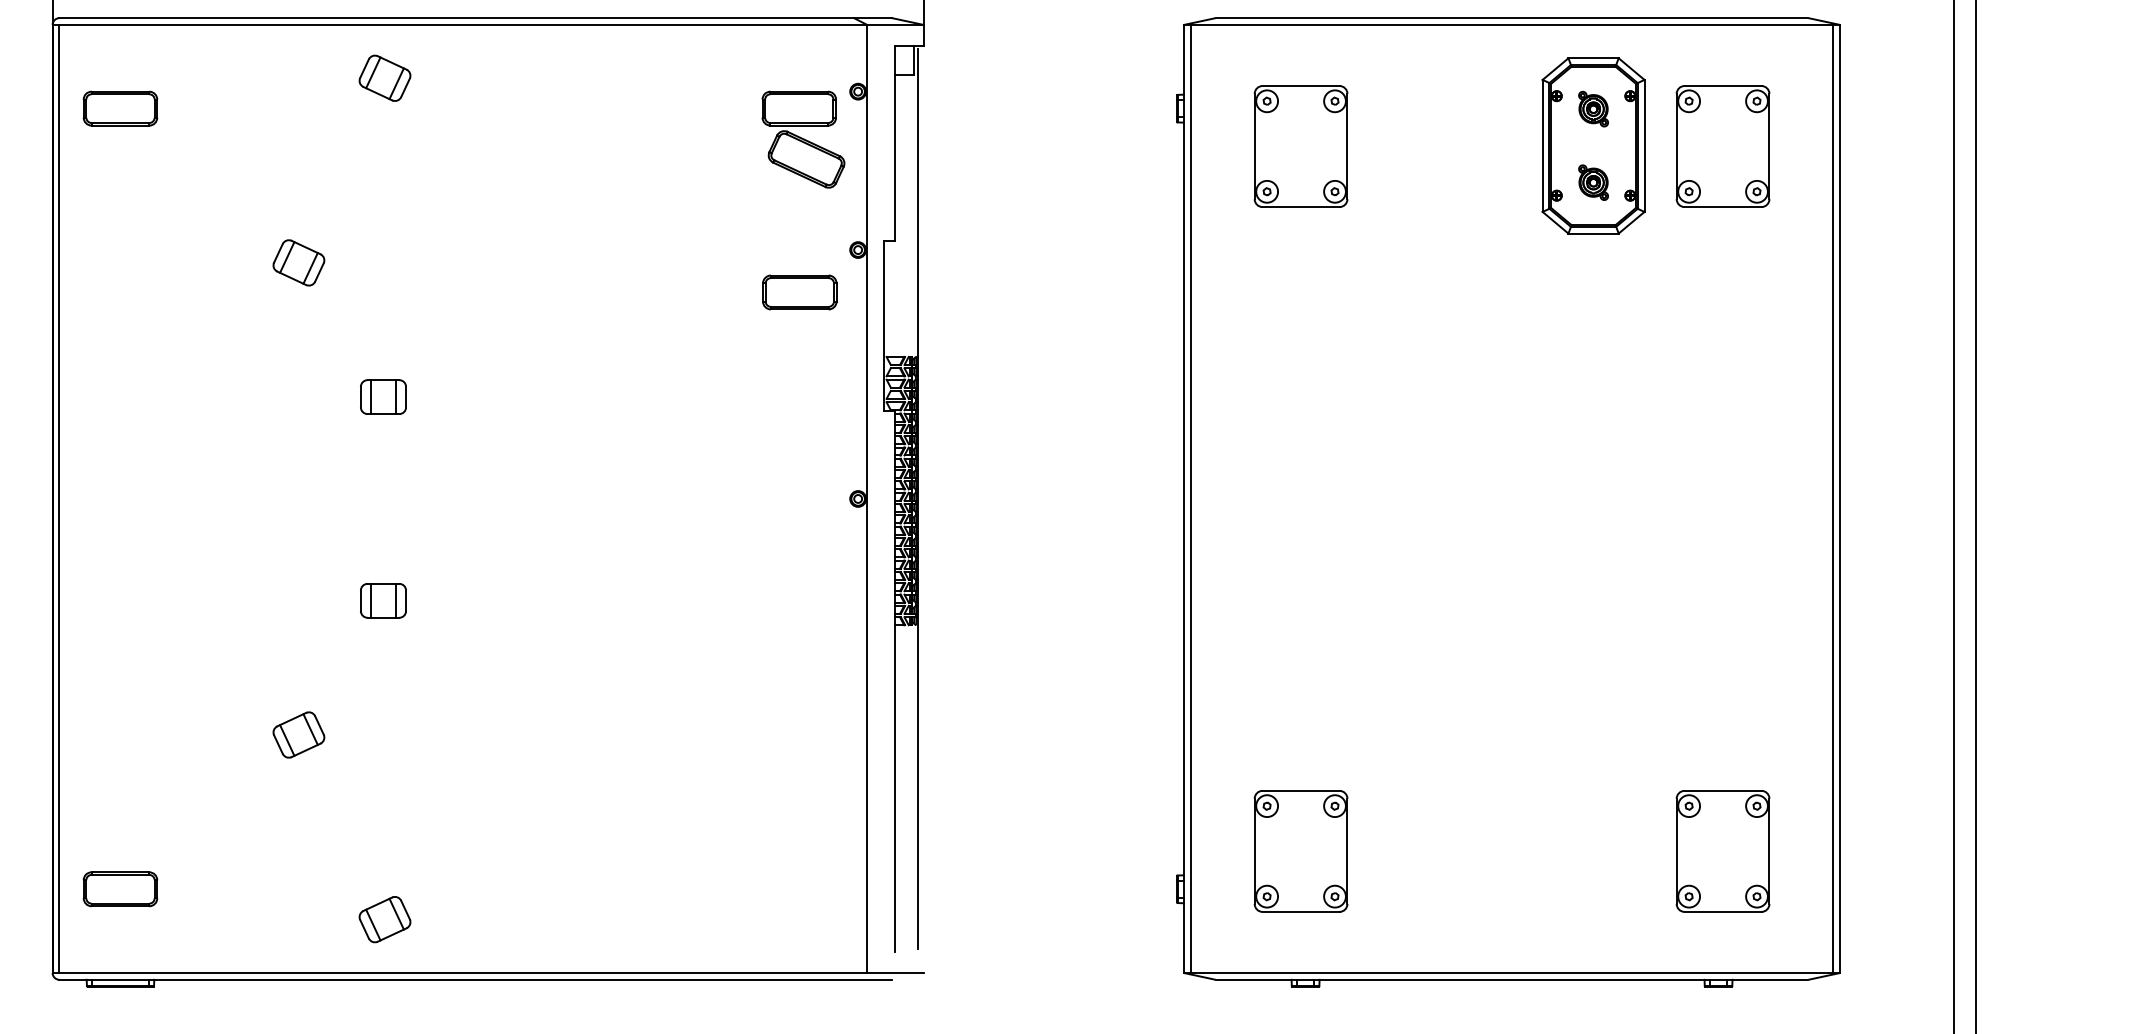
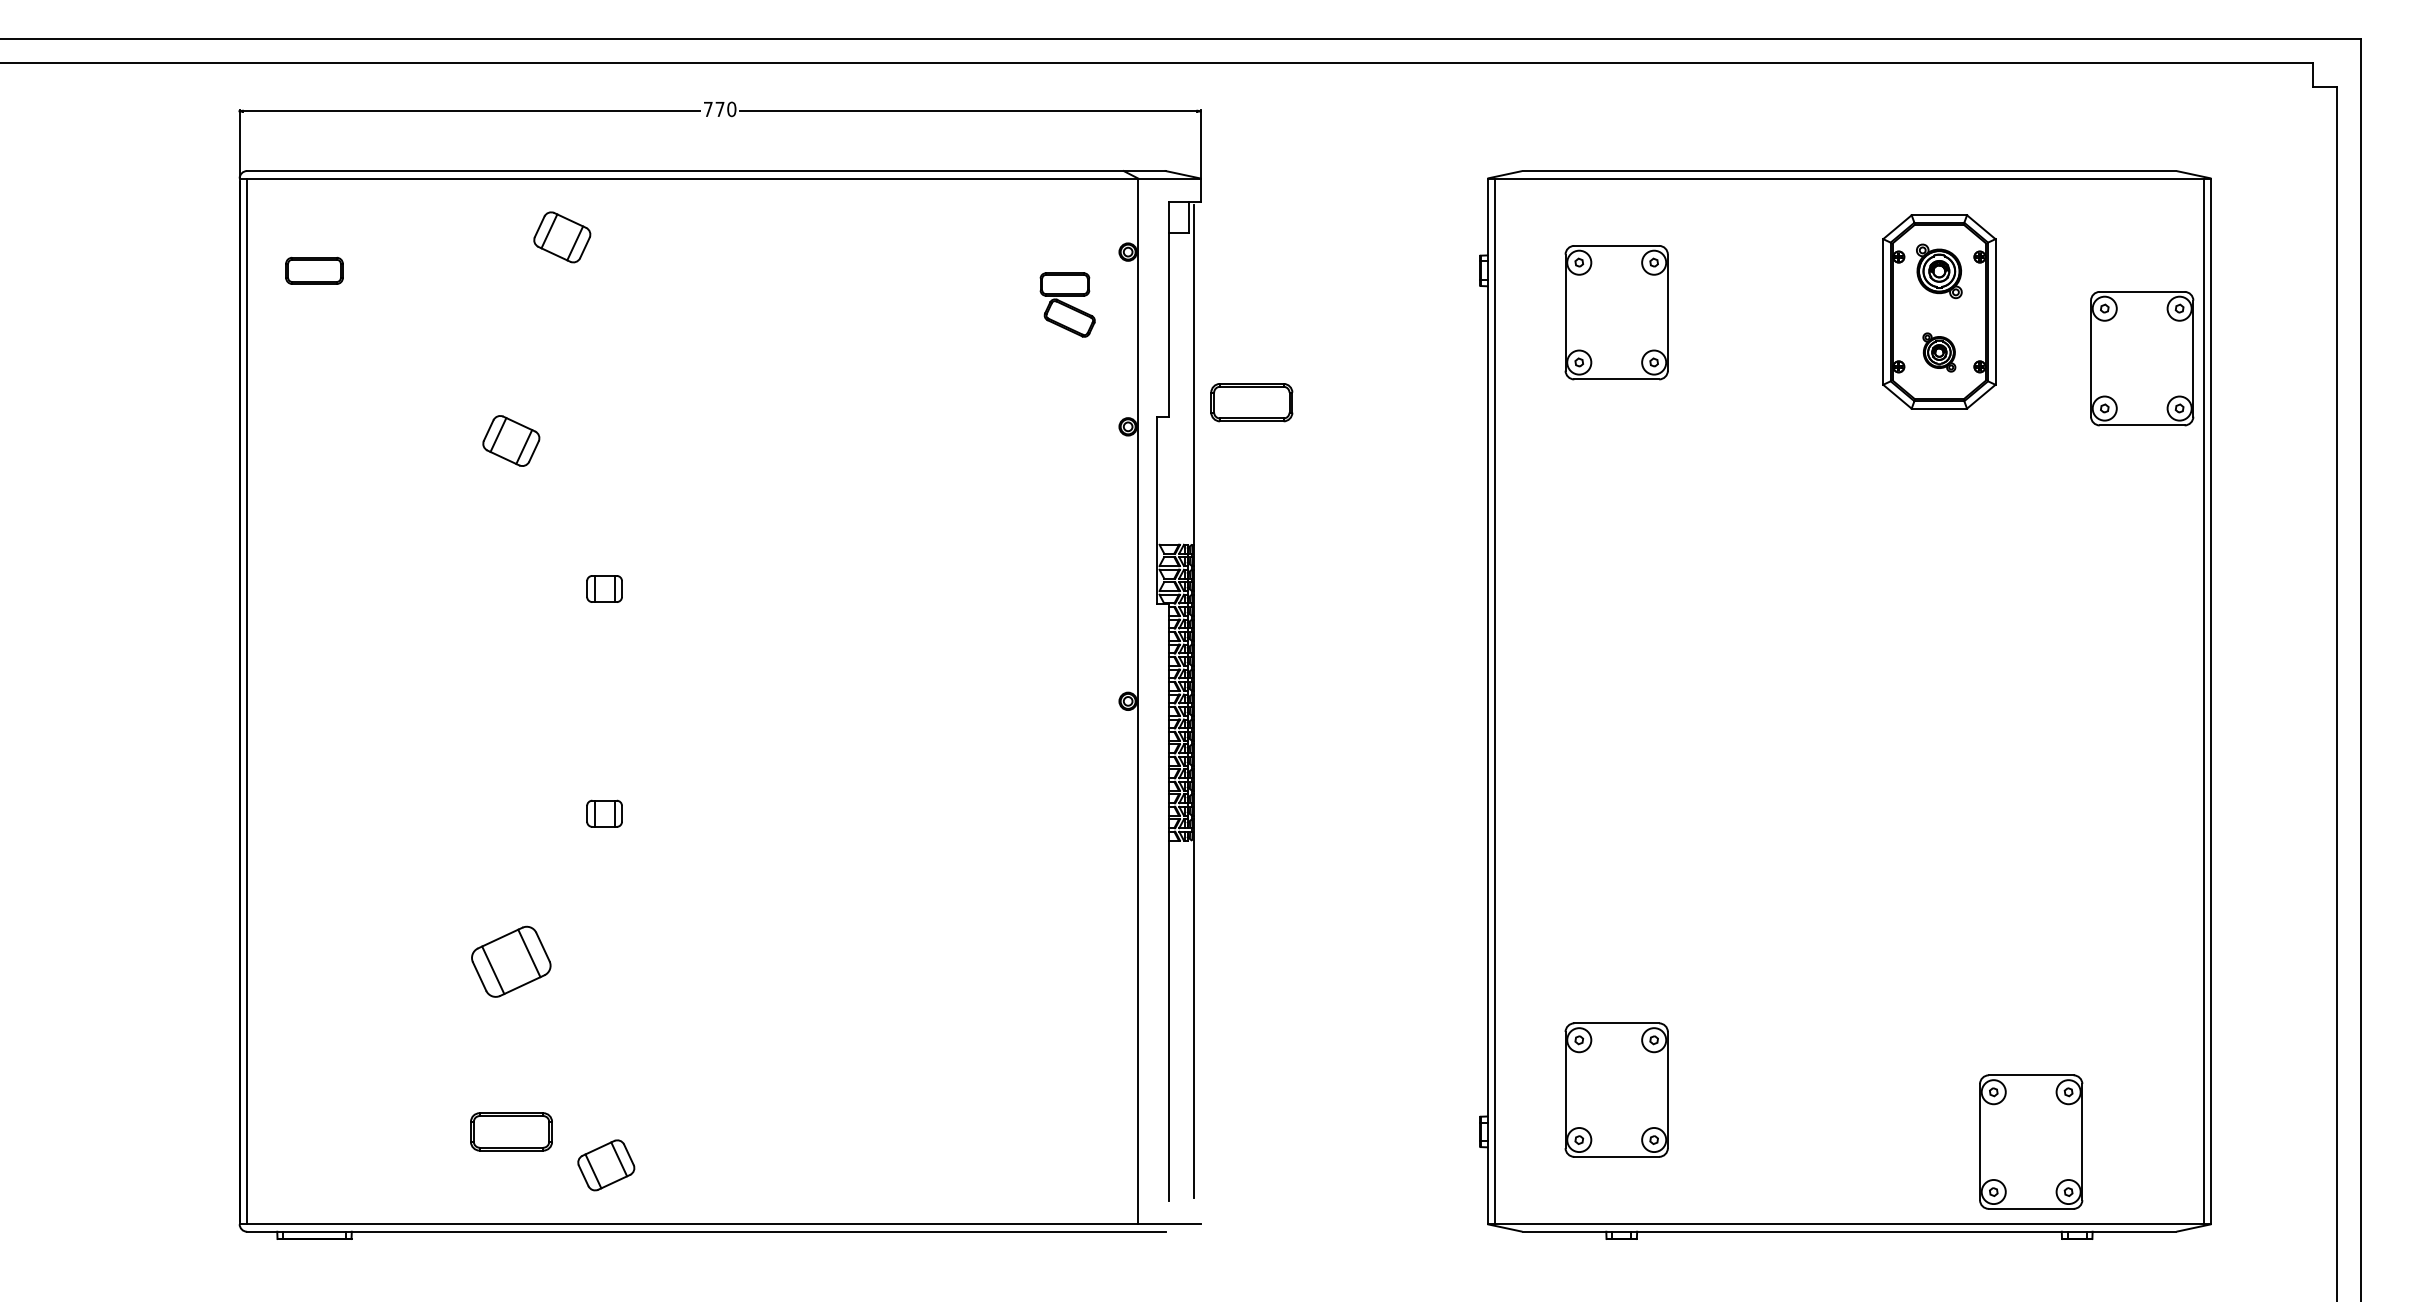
part: (385, 78) -> (562, 237), moved
part: (120, 108) -> (314, 270), size x0.7
part: (1593, 109) -> (1939, 271), size x1.4
part: (803, 139) -> (1067, 304), size x0.6
part: (1723, 146) -> (2142, 358), moved
part: (799, 292) -> (1251, 402), moved
part: (383, 396) -> (604, 588), size x0.7
part: (383, 600) -> (604, 813), size x0.7
part: (299, 734) -> (511, 961), size x1.4
part: (1723, 850) -> (2031, 1141), moved
part: (120, 888) -> (511, 1131), moved

